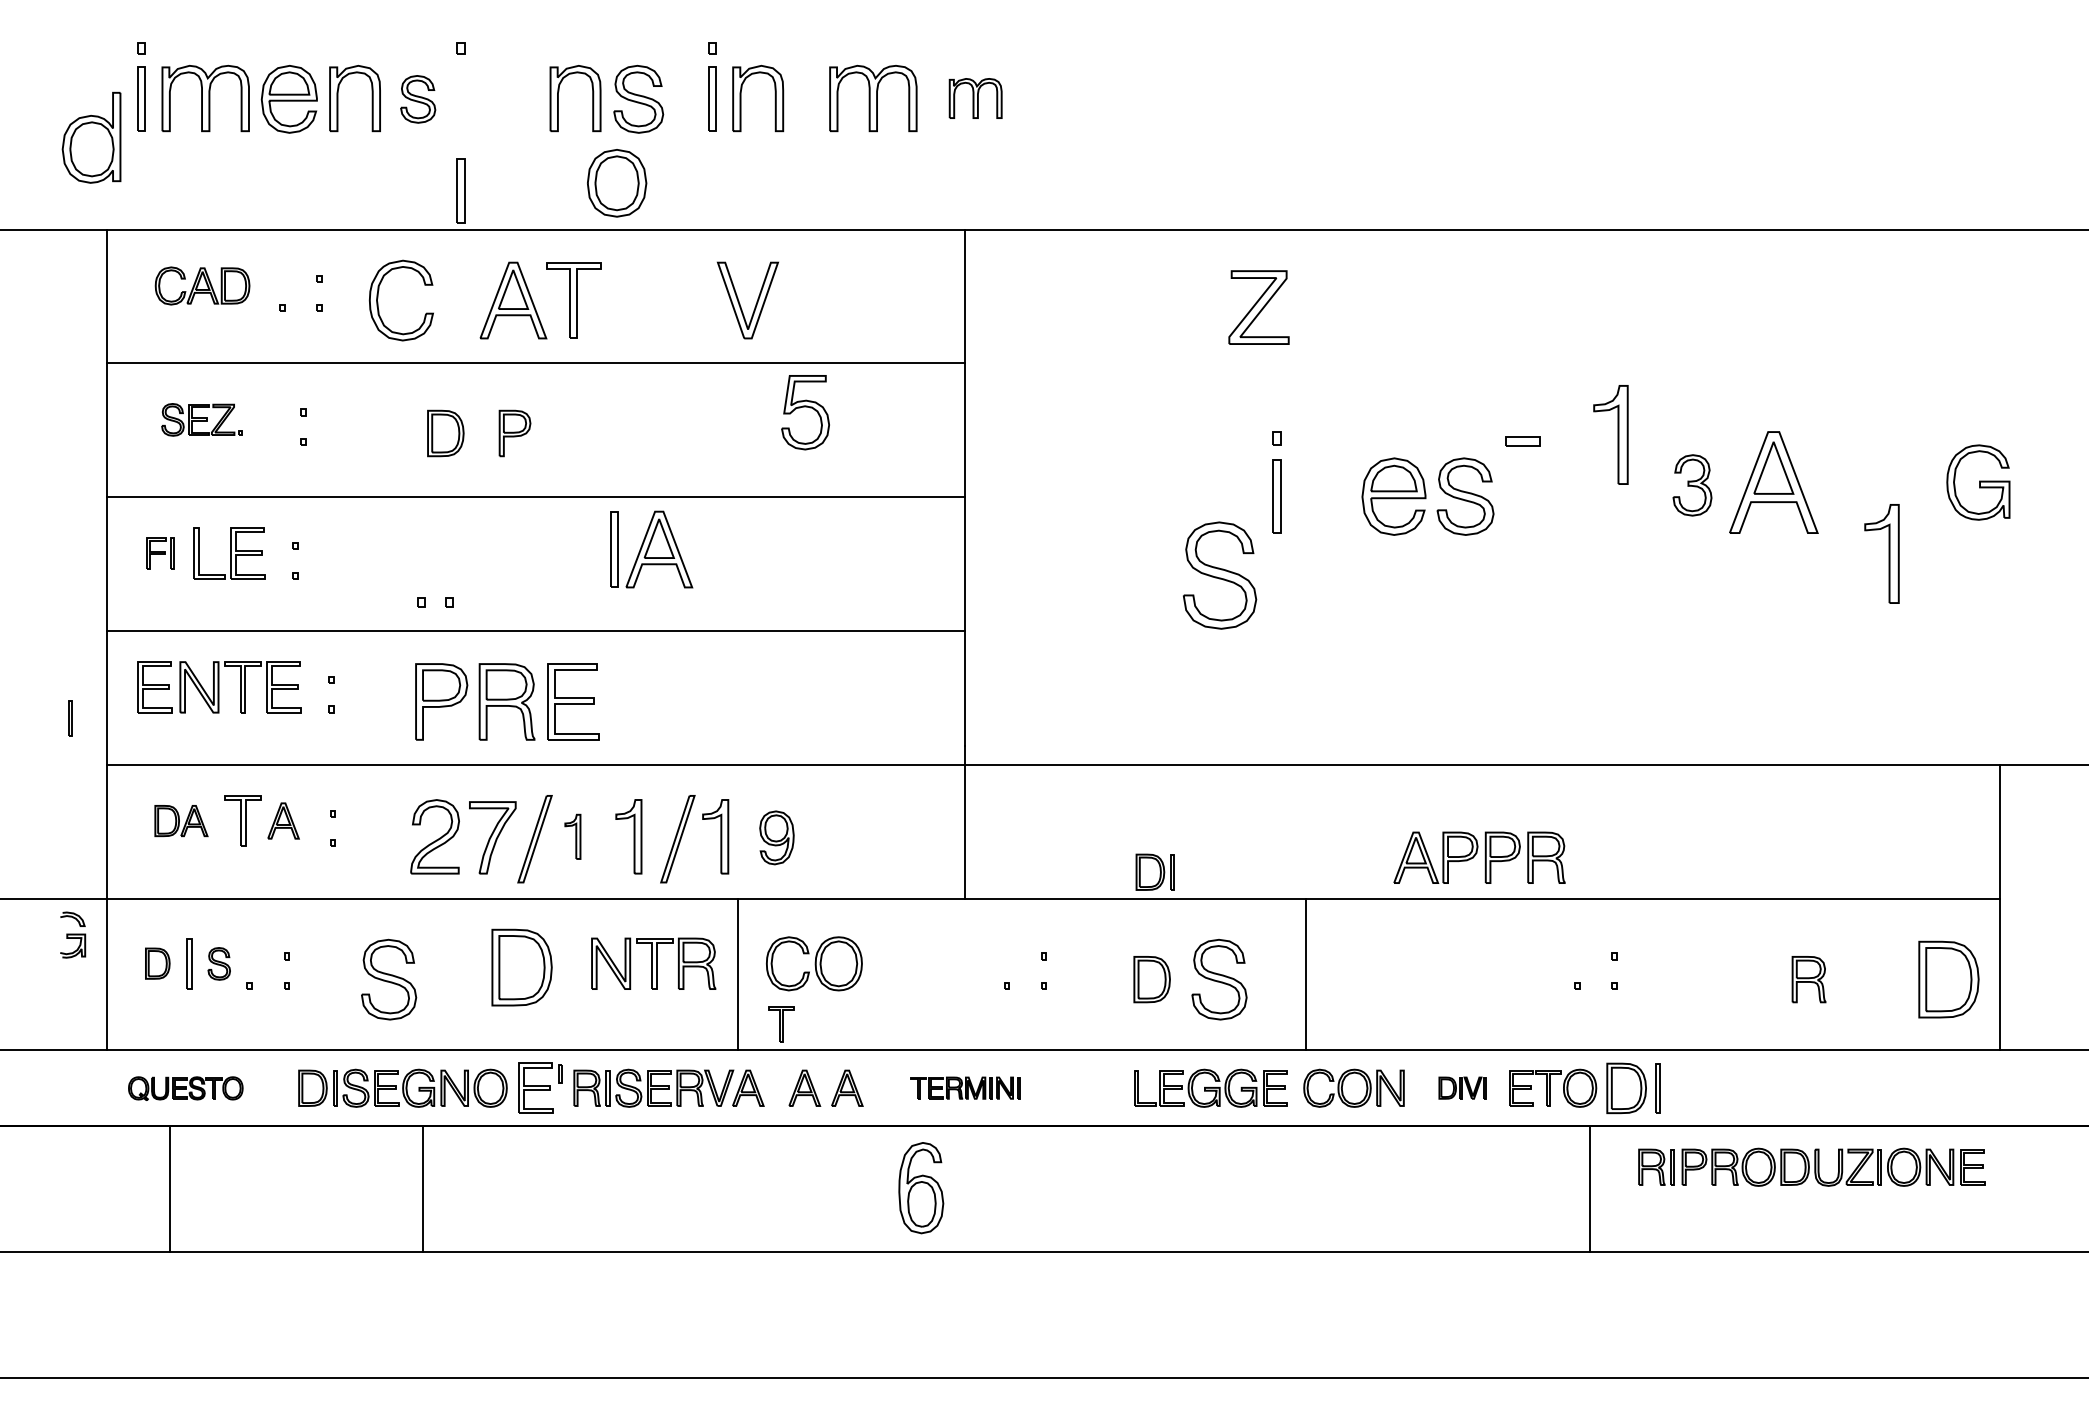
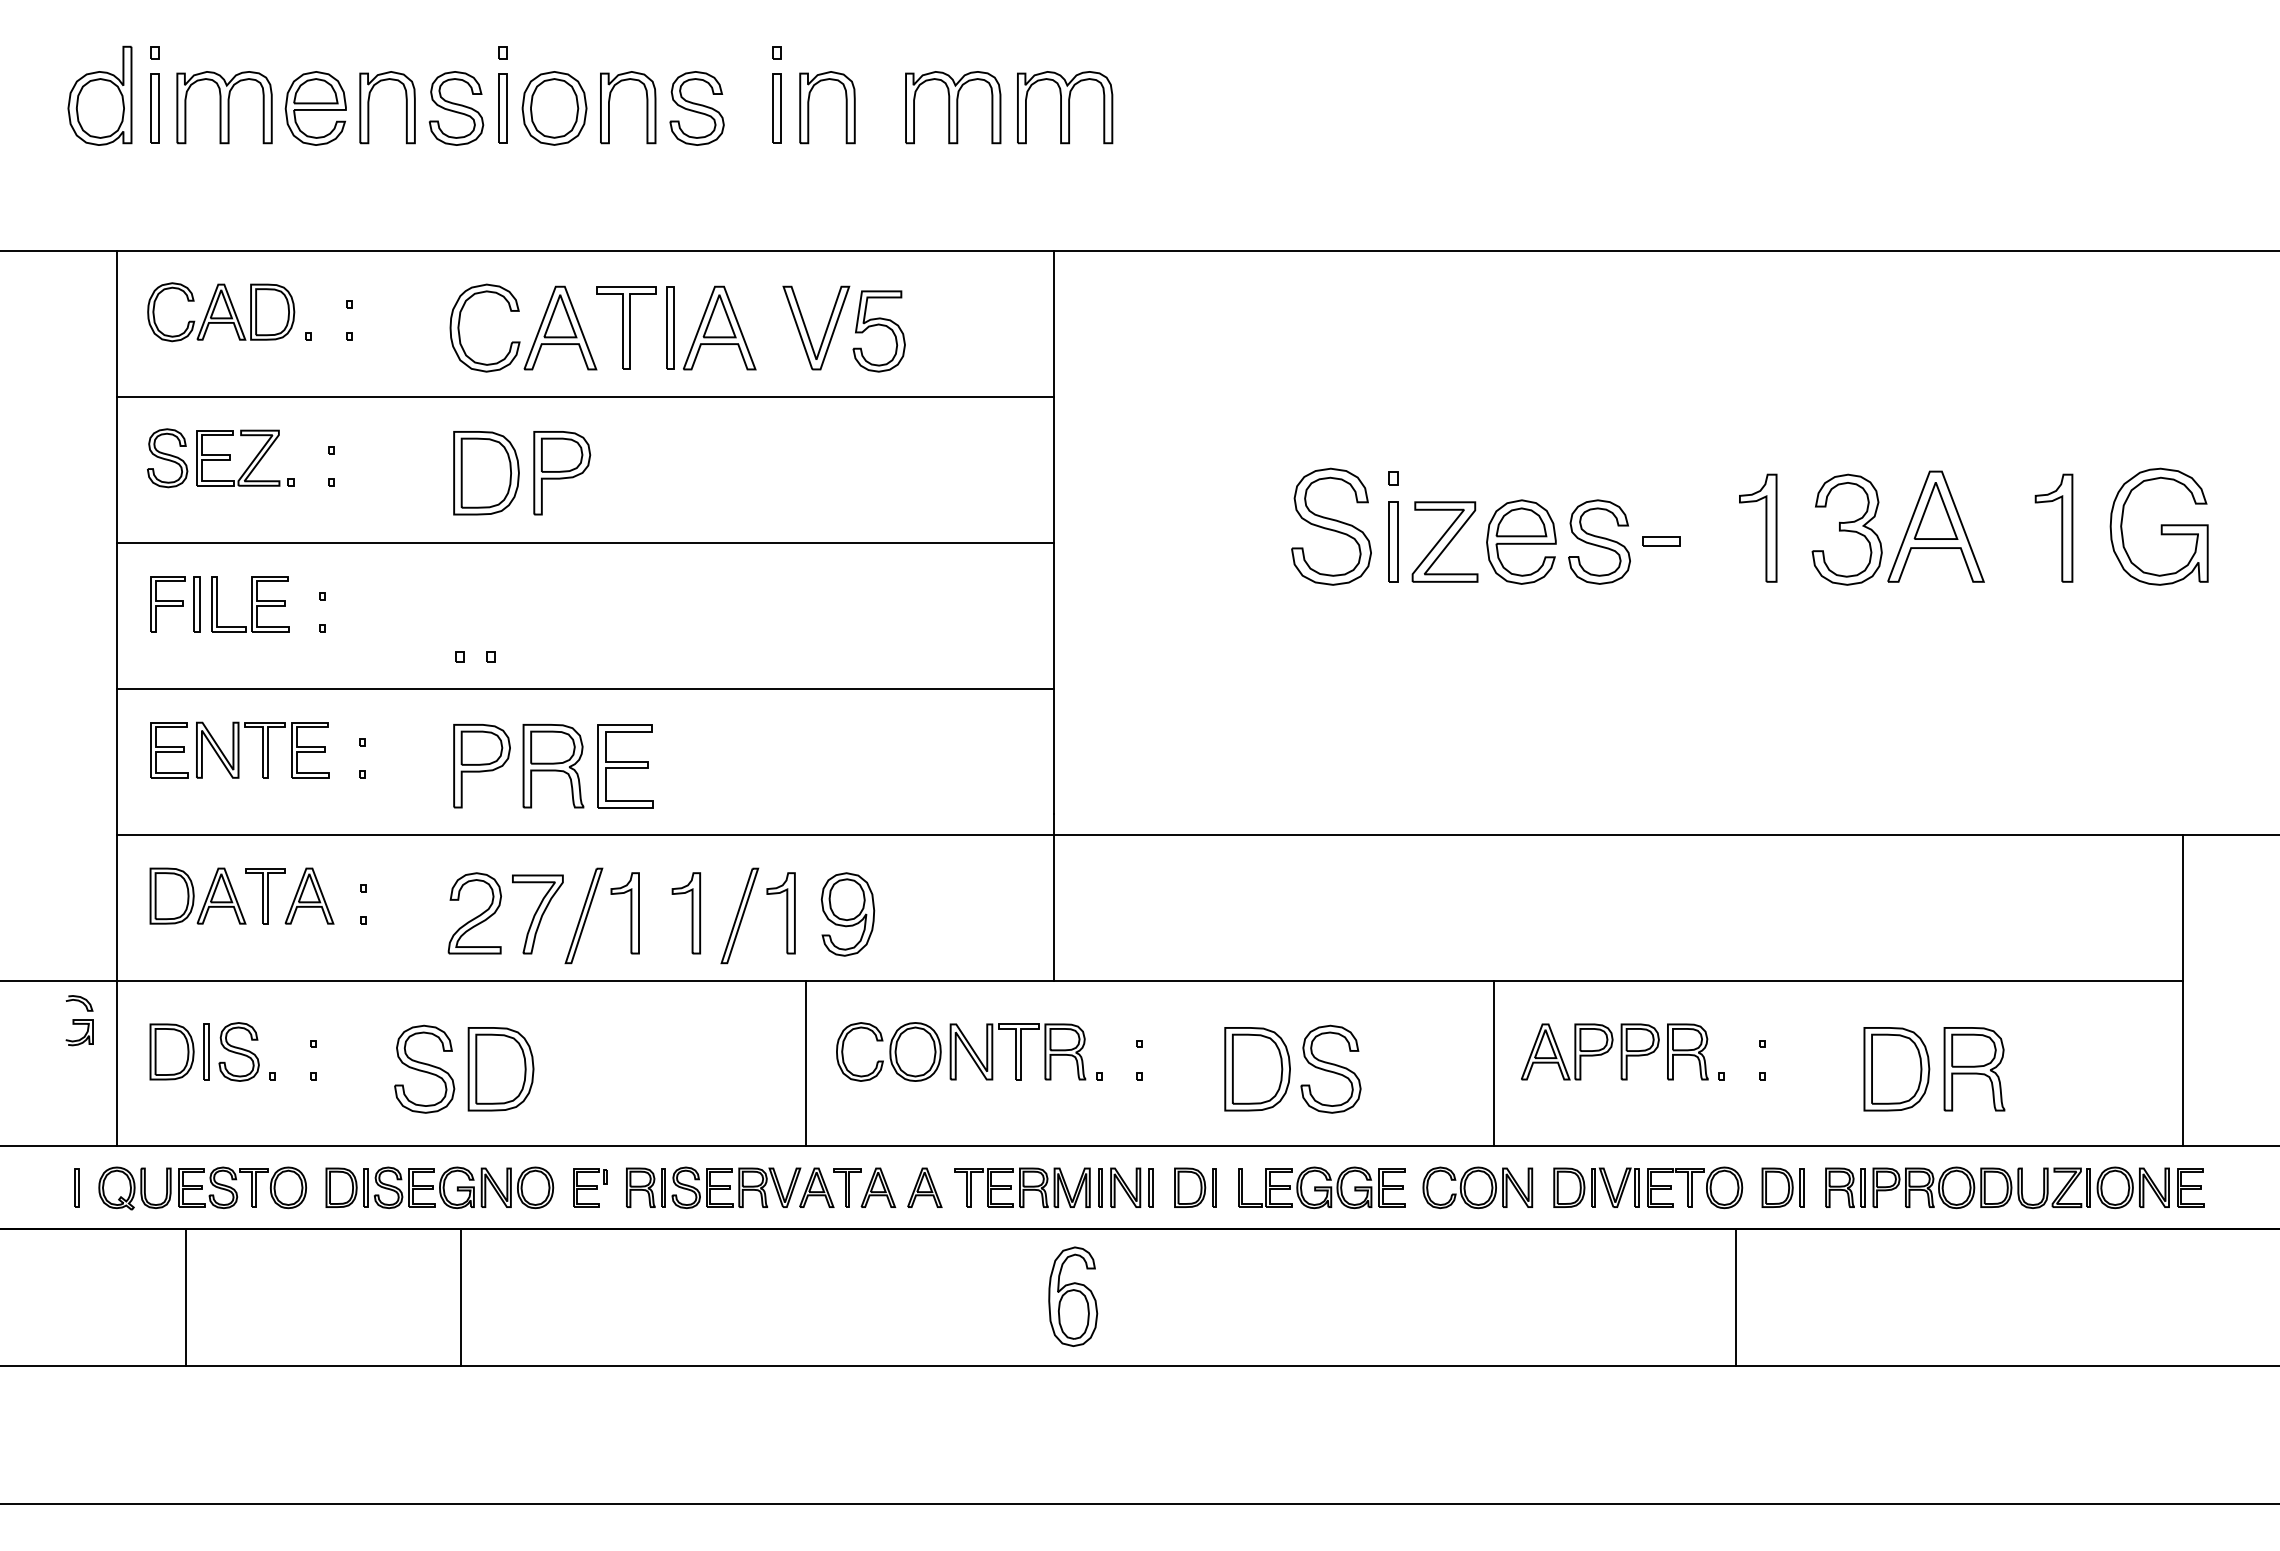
part: (975, 98) -> (1064, 107), size x1.67
part: (417, 99) -> (455, 108), size x1.43
part: (91, 137) -> (99, 95), moved
part: (617, 183) -> (555, 108), moved
part: (460, 190) -> (502, 107), moved
part: (202, 285) -> (221, 311), size x1.43
part: (378, 298) -> (460, 325), moved
part: (1258, 307) -> (1444, 541), moved
part: (805, 412) -> (879, 331), moved
part: (201, 419) -> (219, 457), size x1.67
part: (445, 433) -> (486, 473), size x1.67
part: (514, 433) -> (561, 473), size x1.67
part: (1617, 434) -> (1765, 527), moved
part: (1522, 441) -> (1661, 541), moved
part: (1978, 482) -> (2159, 526), size x1.43
part: (1692, 485) -> (1847, 529), size x1.67
part: (651, 549) -> (711, 328), moved
part: (160, 553) -> (175, 604), size x1.67
part: (1888, 553) -> (2061, 527), moved
part: (1220, 575) -> (1332, 526), moved
line: (69, 718) -> (75, 1188), moved
part: (181, 820) -> (198, 895), size x1.67
part: (283, 820) -> (309, 895), size x1.43
part: (572, 836) -> (624, 913), size x1.67
part: (776, 837) -> (847, 914), size x1.43
part: (1479, 857) -> (1614, 1051), moved
part: (1154, 871) -> (1194, 1186), moved
part: (157, 963) -> (171, 1051), size x1.67
part: (219, 963) -> (239, 1051), size x1.67
part: (653, 963) -> (1017, 1051), moved
part: (521, 967) -> (500, 1069), moved
line: (1306, 973) -> (1494, 1062), moved
part: (1151, 979) -> (1256, 1069), size x1.67
part: (1808, 979) -> (1973, 1069), size x1.67
part: (1948, 979) -> (1896, 1069), moved
part: (781, 1024) -> (847, 1188), moved
part: (965, 1087) -> (1053, 1186), size x1.67
part: (1462, 1087) -> (1596, 1186), size x1.67
part: (1633, 1087) -> (1782, 1186), size x0.71
part: (185, 1088) -> (202, 1188), size x1.67
part: (540, 1088) -> (589, 1188), size x0.71
part: (1811, 1166) -> (2014, 1186), moved
part: (921, 1188) -> (1073, 1297), moved

